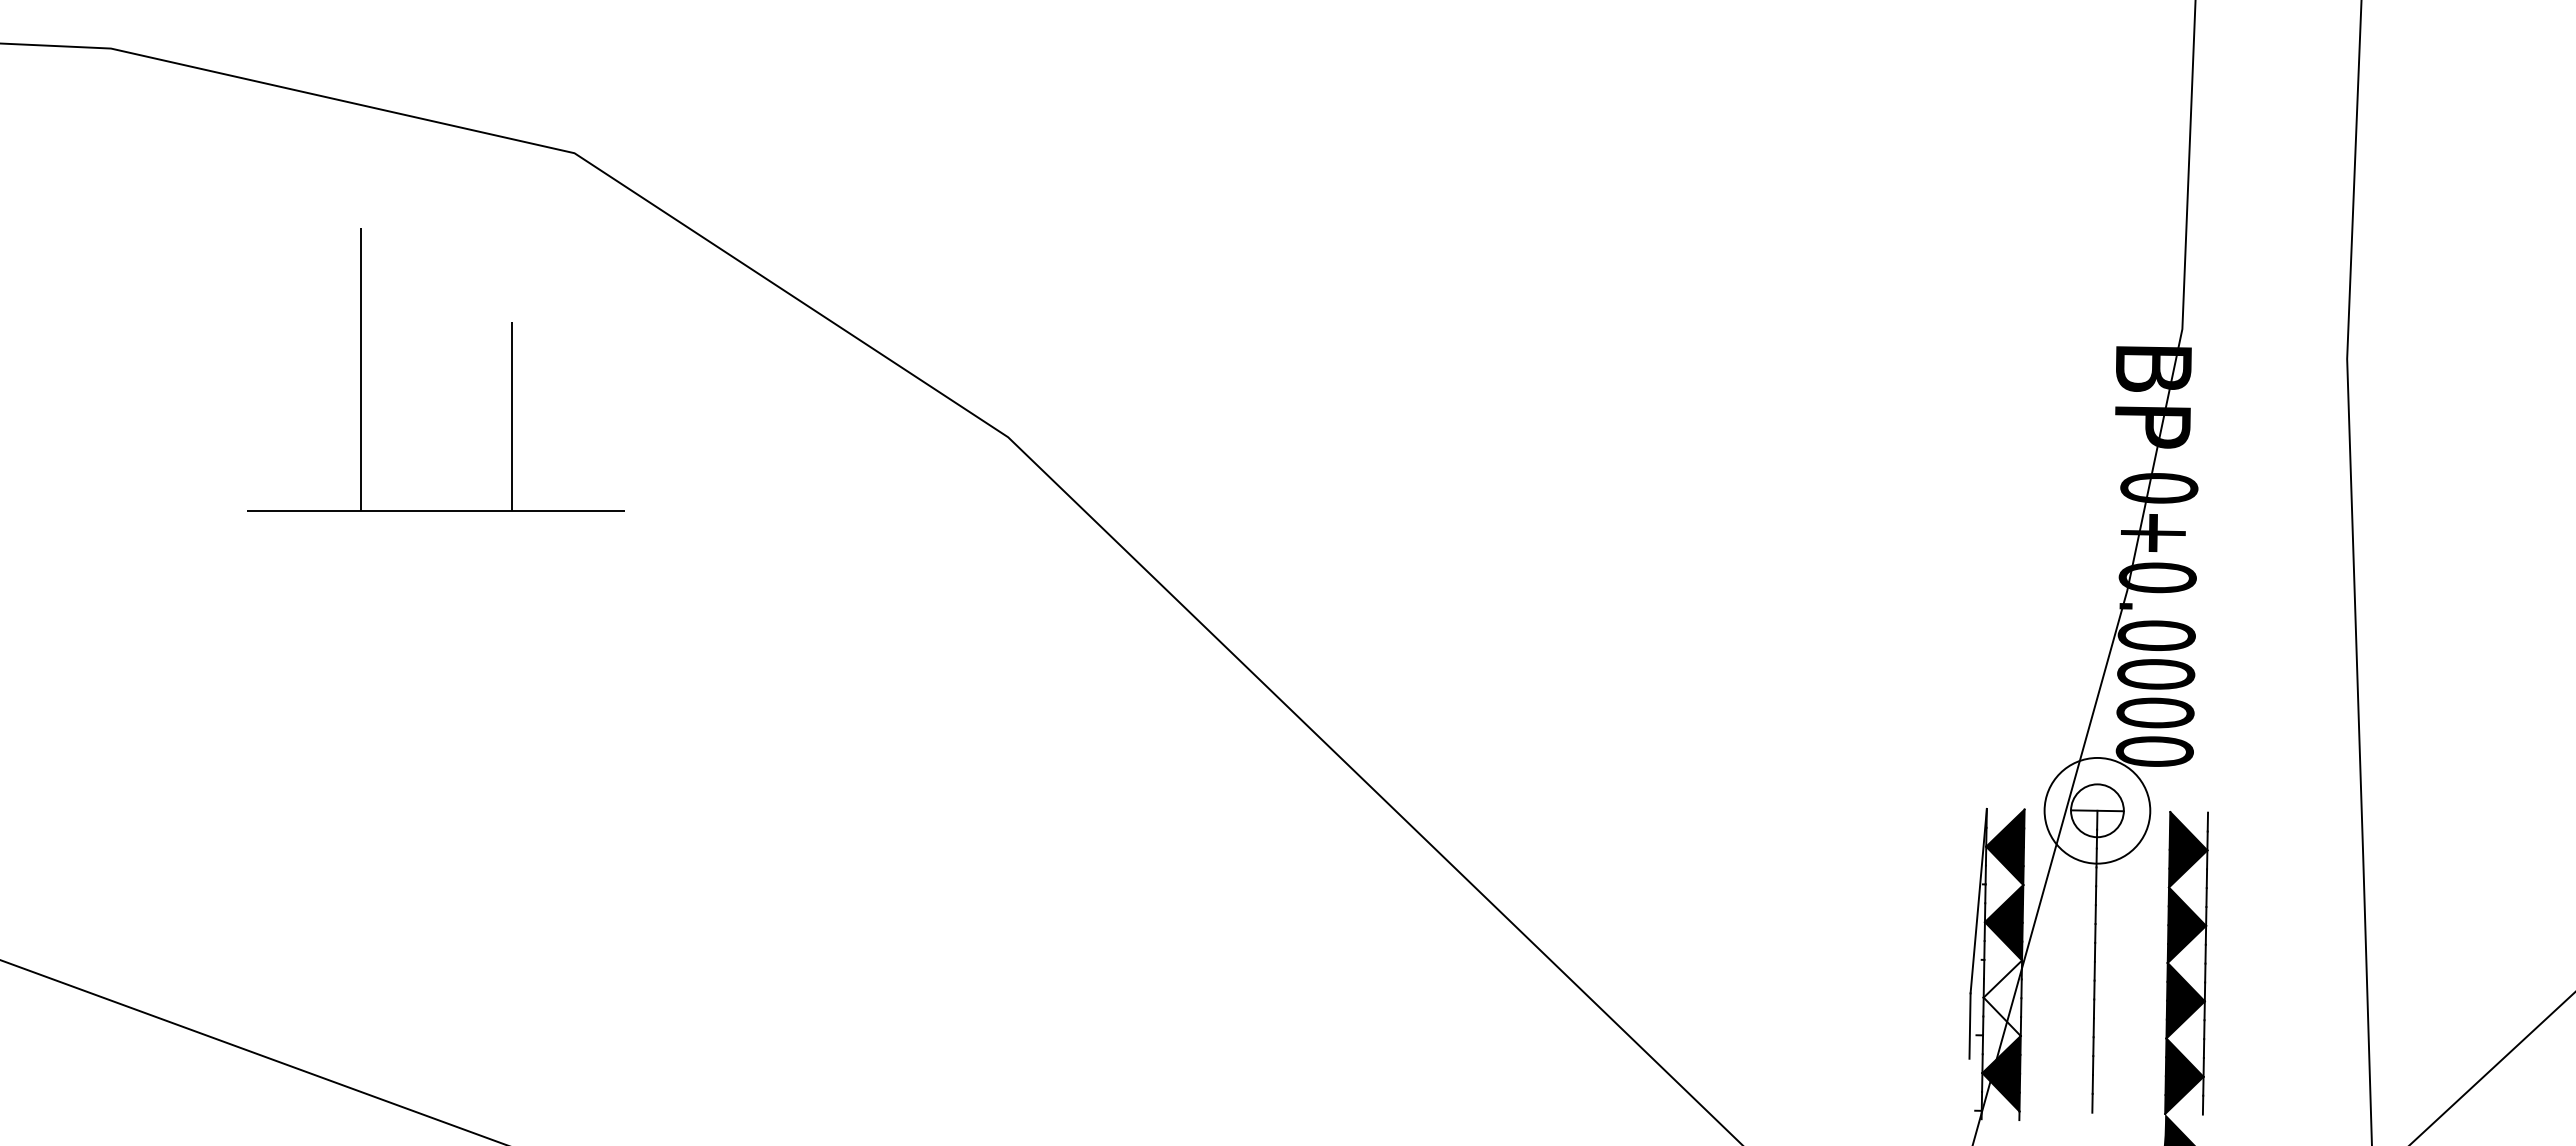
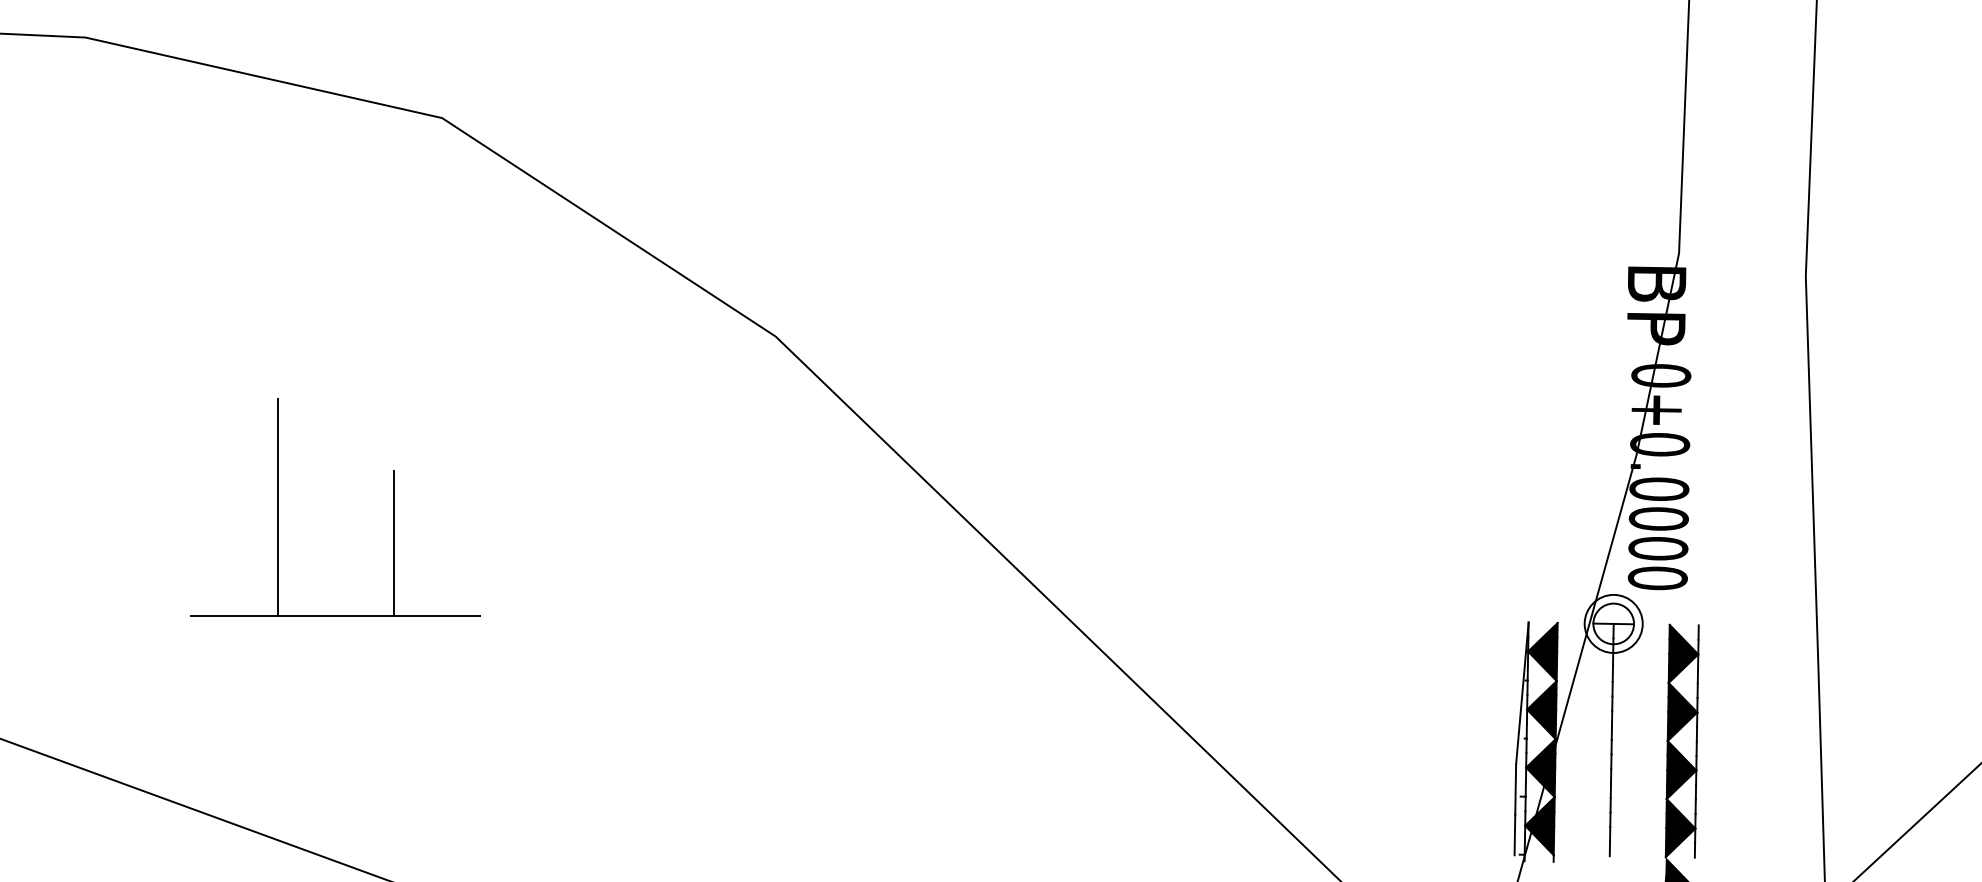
part: (361, 369) -> (278, 506), moved
circle: (2097, 810) -> (1613, 623), size x0.71
fill: (2002, 998) -> (1540, 768), added
line: (1968, 1084) -> (1514, 834), added

